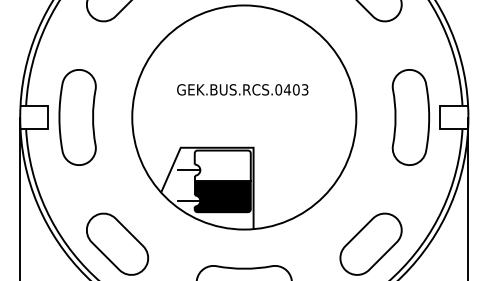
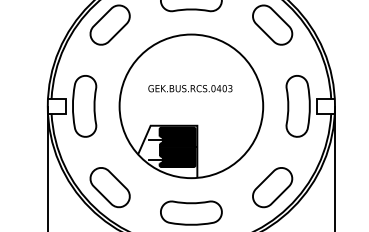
fill: (222, 166) -> (177, 137), added

